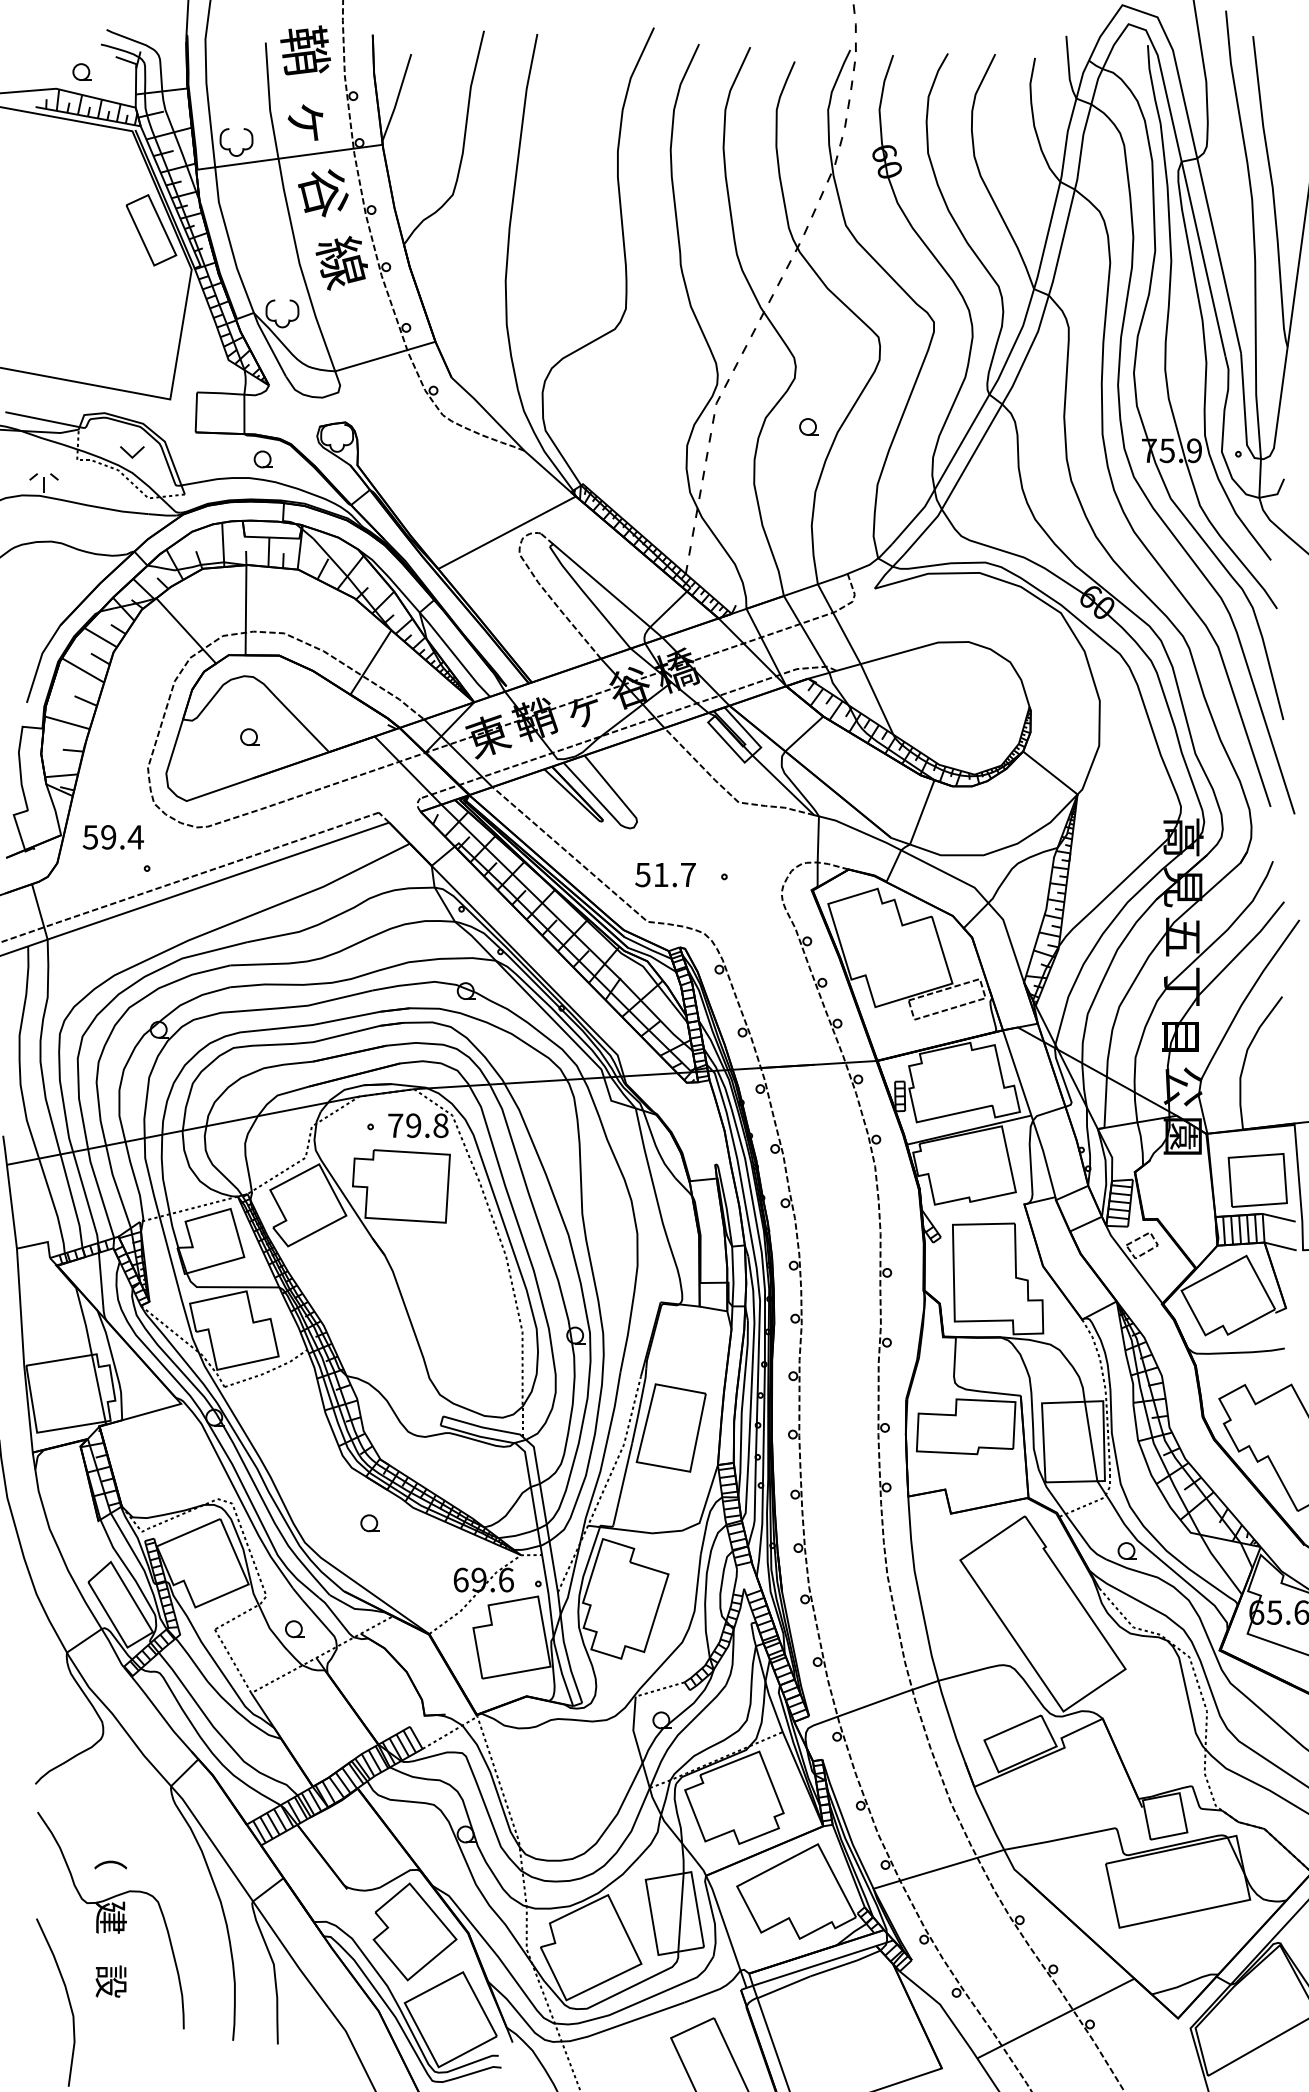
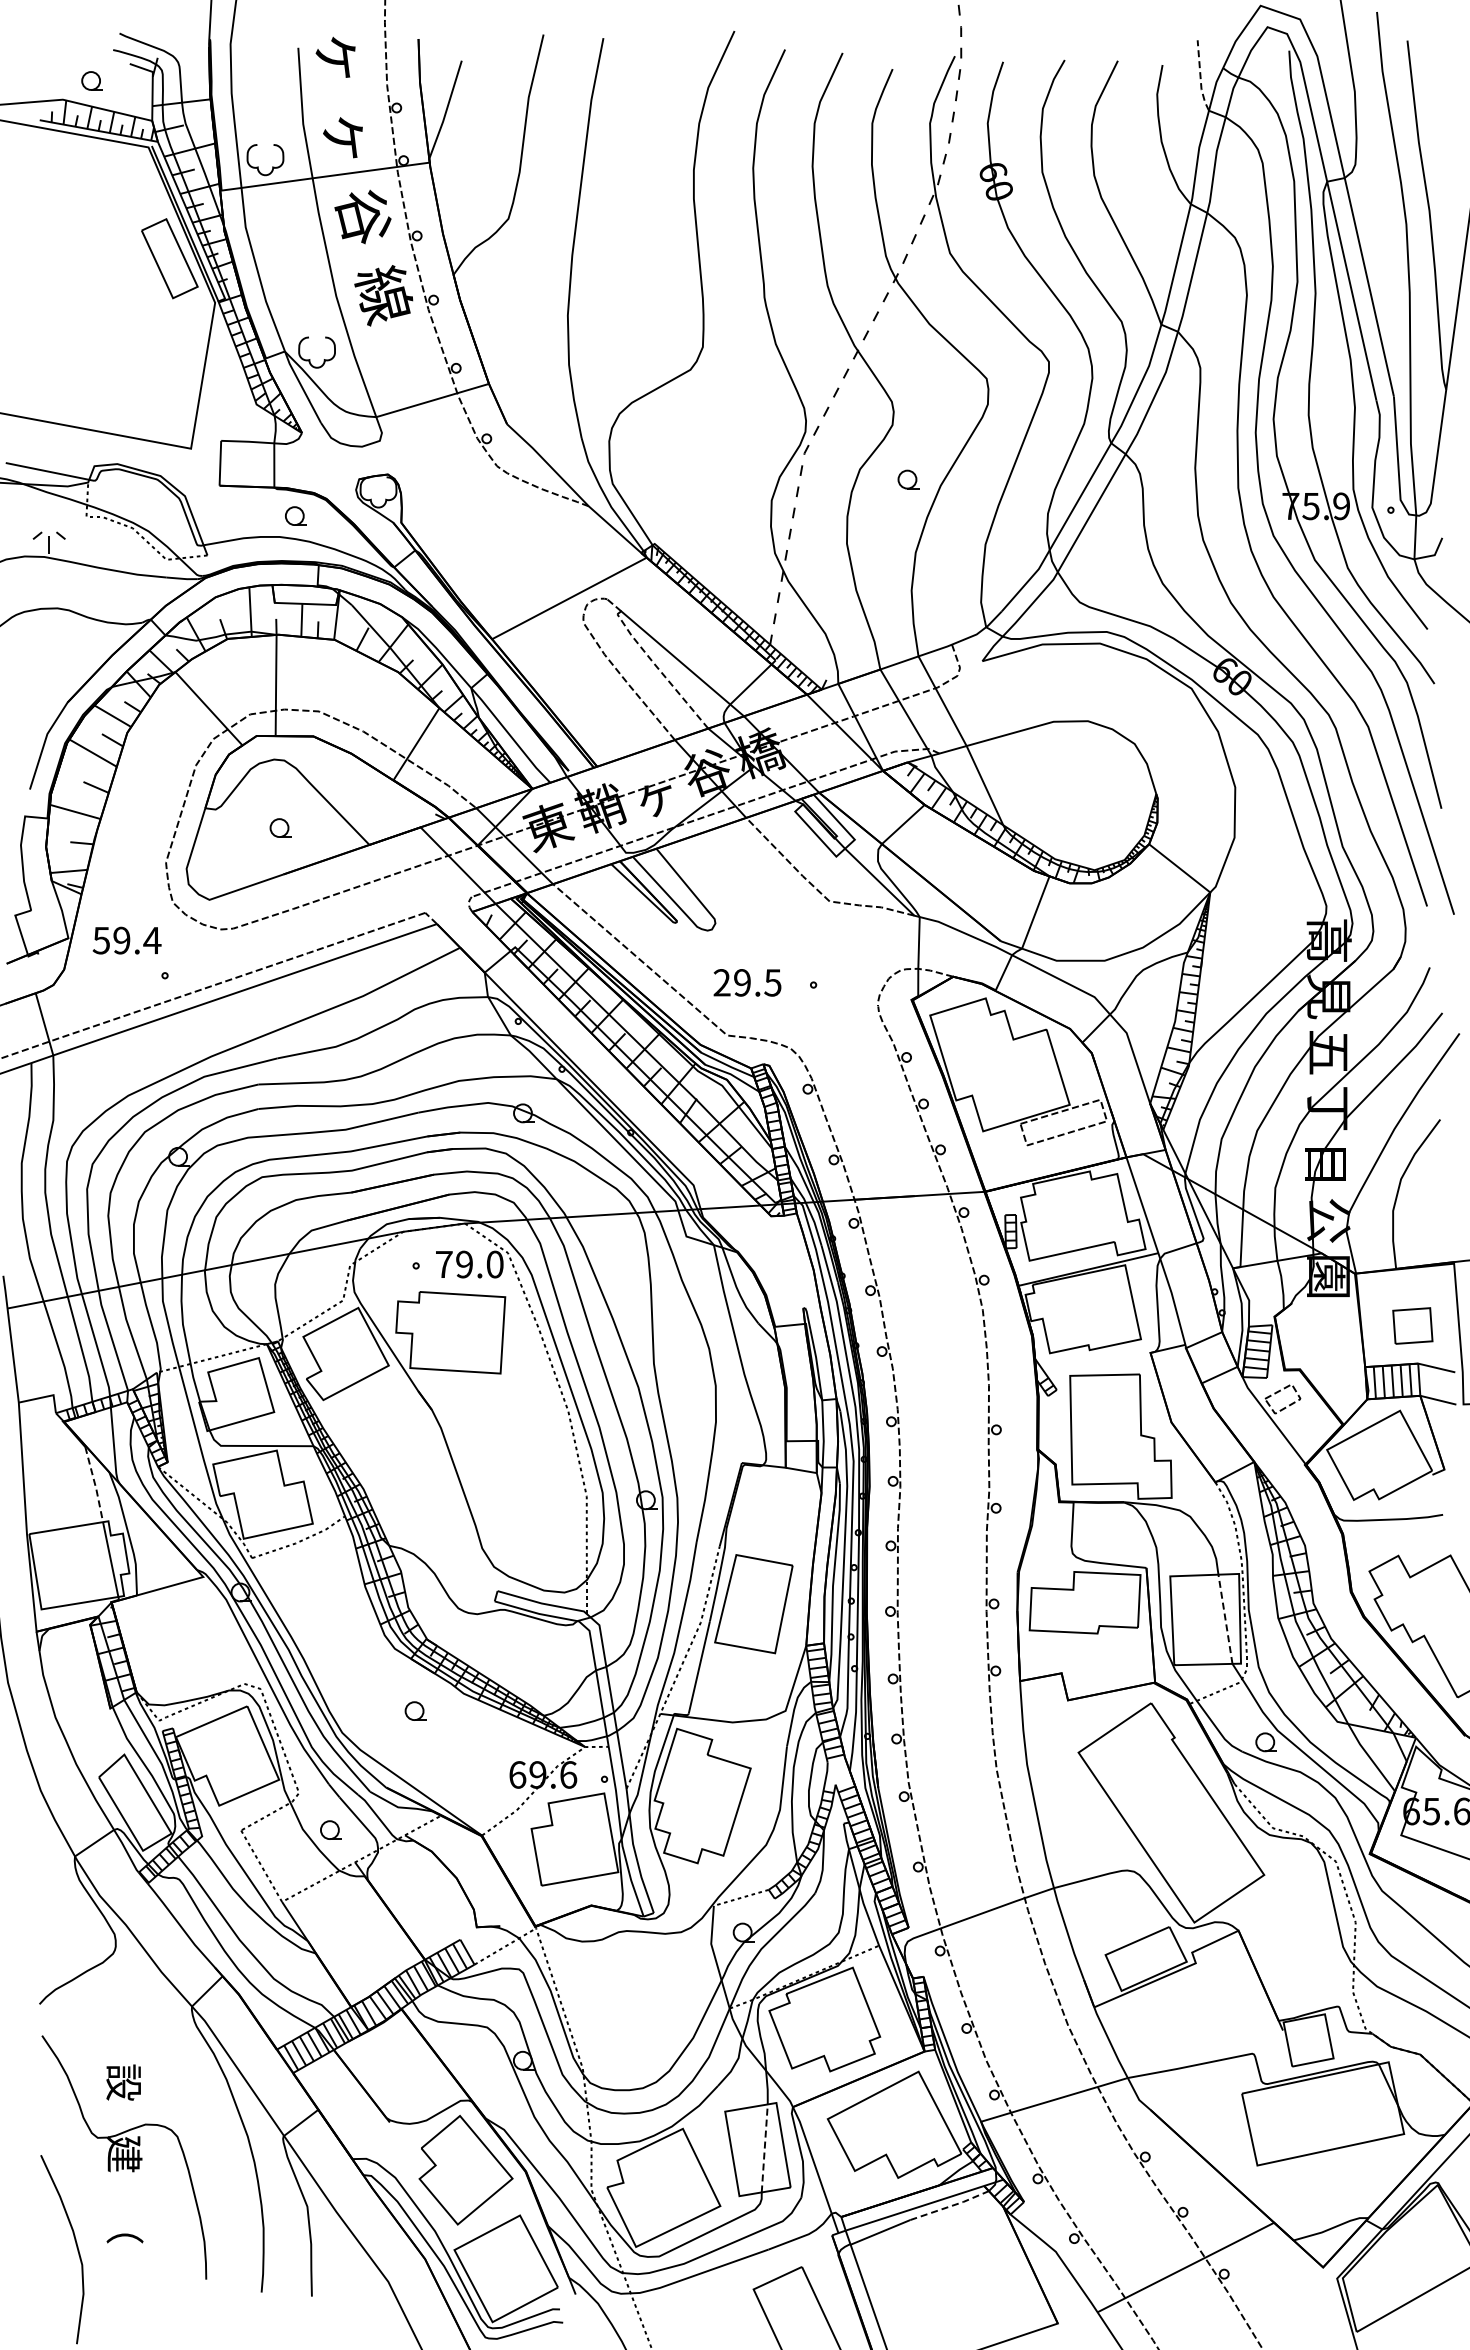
text: (305, 50) -> (342, 56), 鞘 -> ヶ
line: (1068, 69) -> (1200, 77), solid -> dashed
part: (132, 452) -> (148, 508), removed
line: (588, 597) -> (660, 671), solid -> dashed
text: (665, 874) -> (747, 982), 51.7 -> 29.5
text: (440, 1125) -> (494, 1264), 79.8 -> 79.0
part: (1257, 1179) -> (1412, 1325), size x0.6
line: (85, 1322) -> (95, 1485), solid -> dashed
line: (1091, 1440) -> (1225, 1618), solid -> dashed
text: (110, 1853) -> (123, 2082), （ -> 設
line: (680, 1911) -> (764, 2147), solid -> dashed
line: (846, 1964) -> (950, 2206), solid -> dashed
text: (111, 1981) -> (124, 2225), 設 -> （

